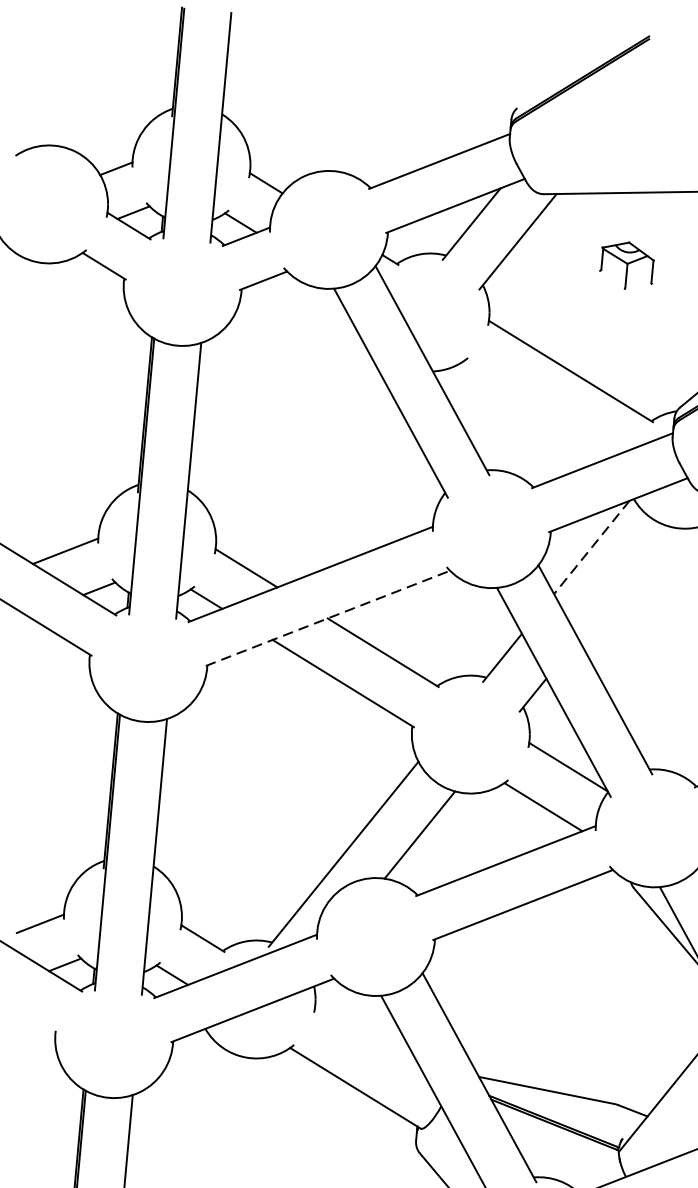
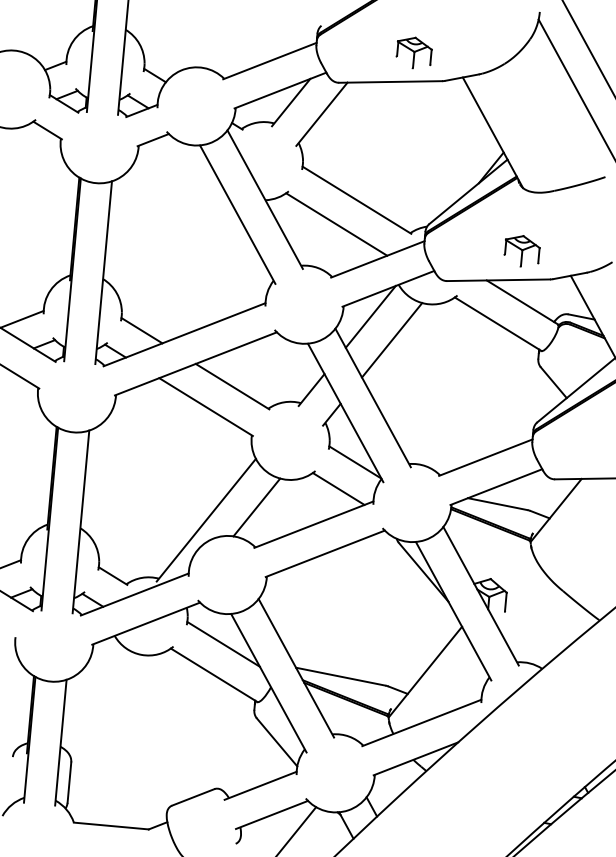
part: (626, 264) -> (413, 52), moved
line: (540, 408) -> (336, 224), added
line: (591, 546) -> (370, 316), dashed -> solid
line: (623, 583) -> (391, 340), added
line: (327, 617) -> (195, 363), dashed -> solid
line: (369, 1040) -> (223, 643), added

